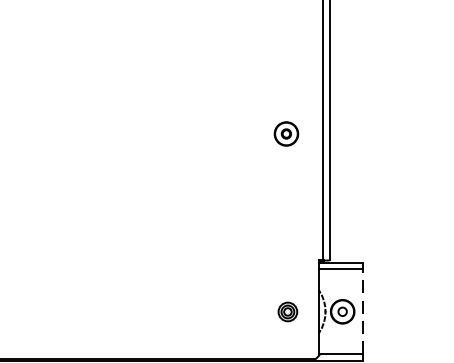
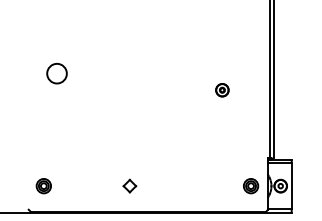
part: (286, 134) -> (222, 90), moved
part: (62, 310) -> (129, 185), added
part: (288, 312) -> (251, 186), size x1.43
line: (362, 312) -> (291, 186), dashed -> solid

